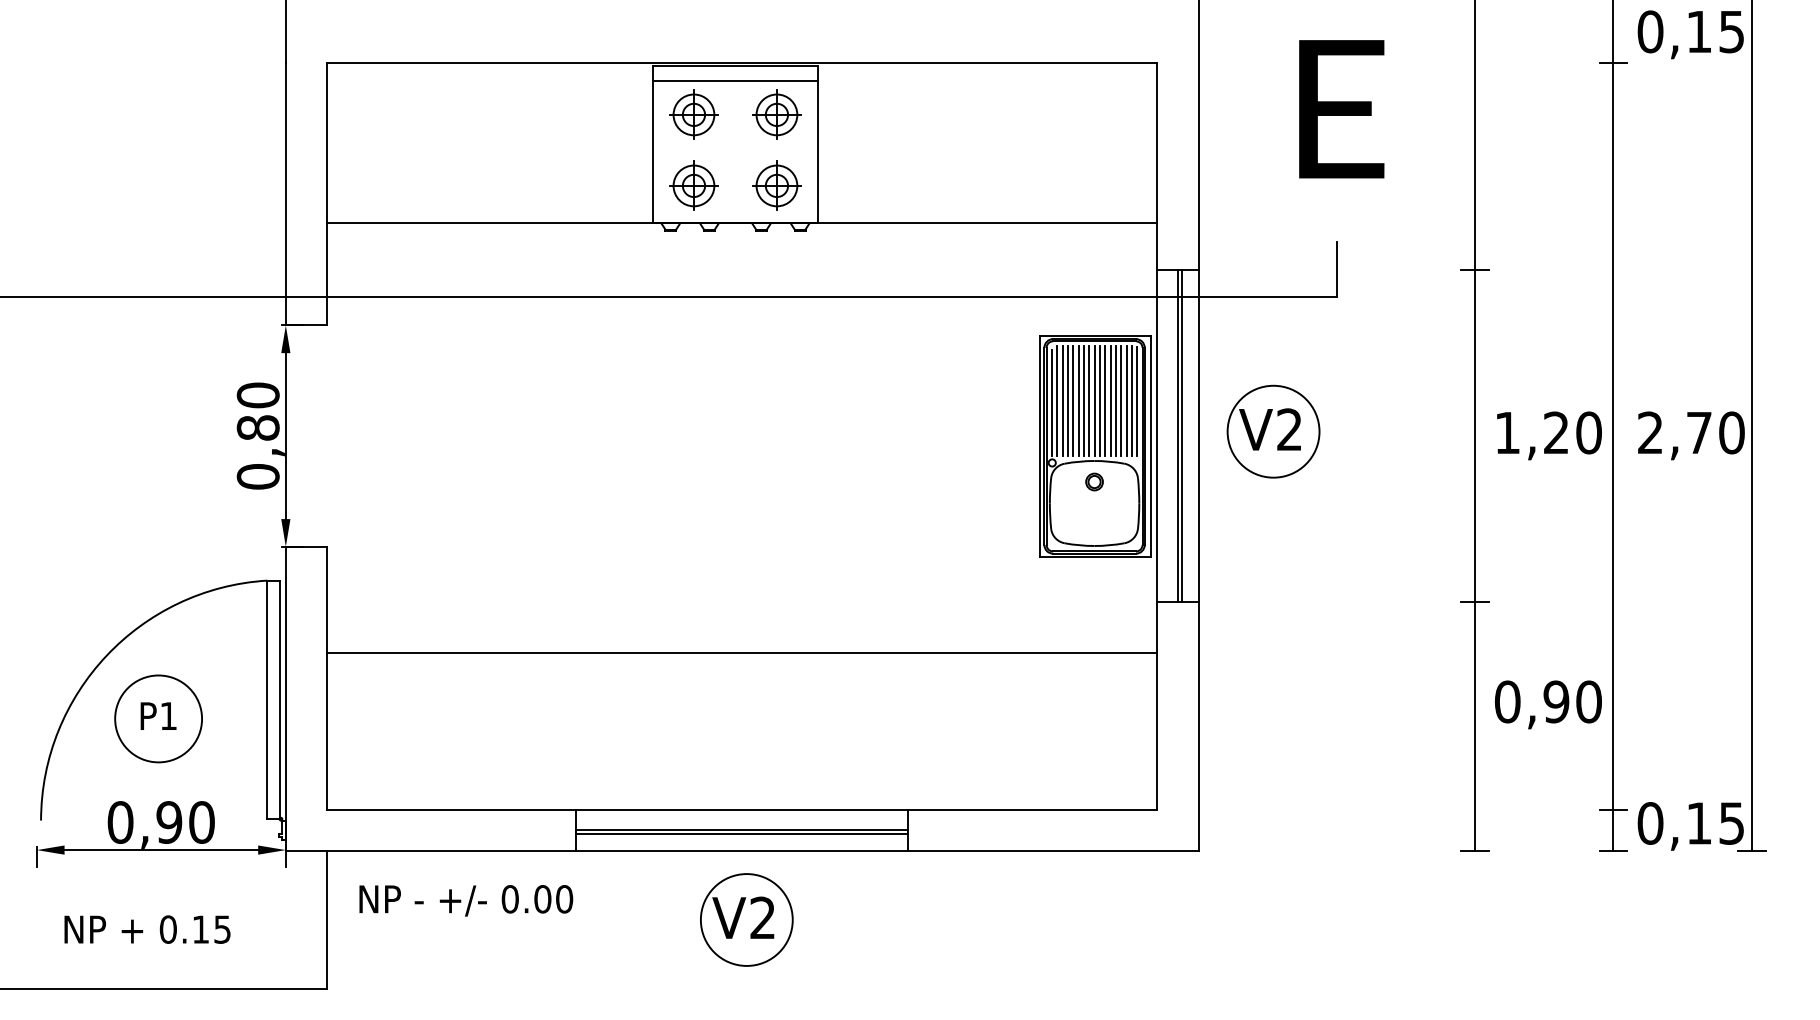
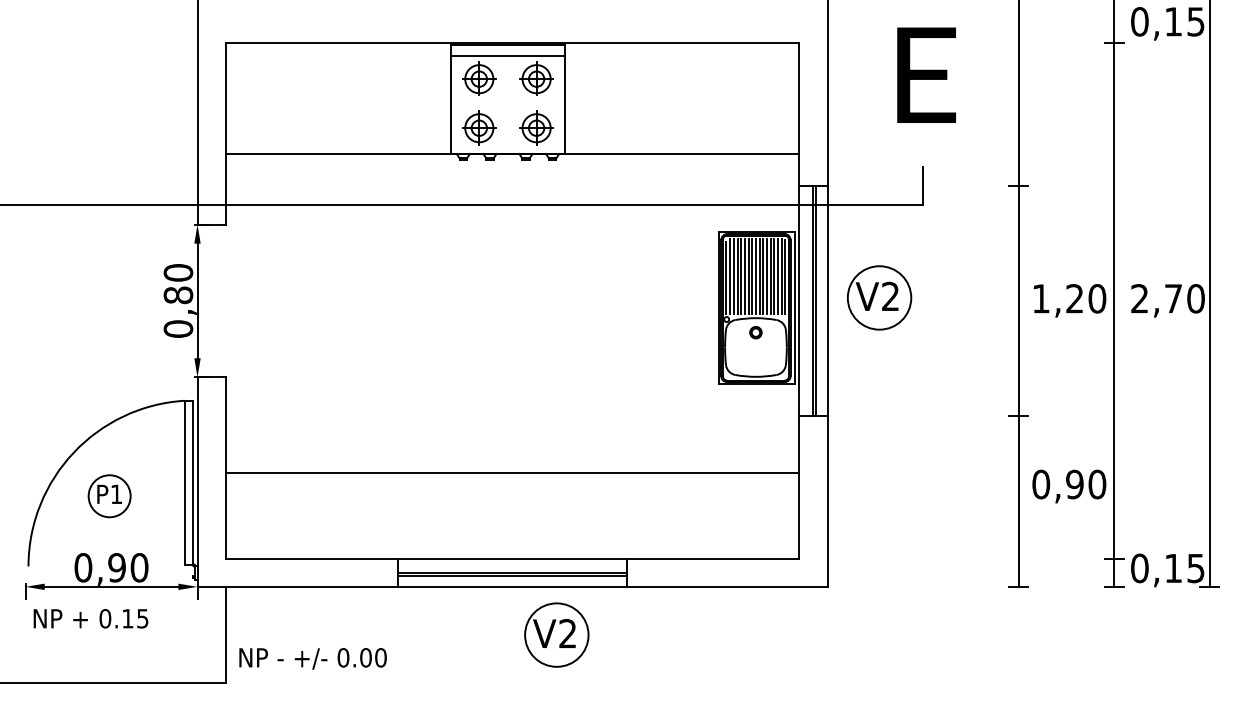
line: (742, 652) -> (512, 473), moved
circle: (158, 719) -> (109, 496), size x0.7
text: (465, 900) -> (312, 658), moved
part: (746, 919) -> (556, 634), moved
text: (146, 929) -> (90, 618), moved

